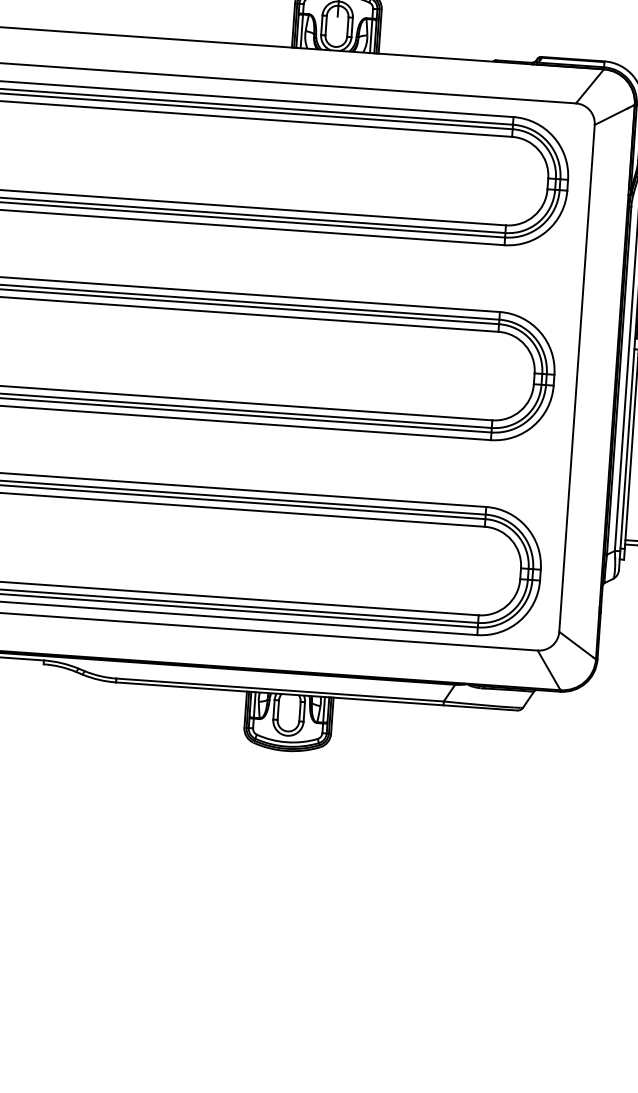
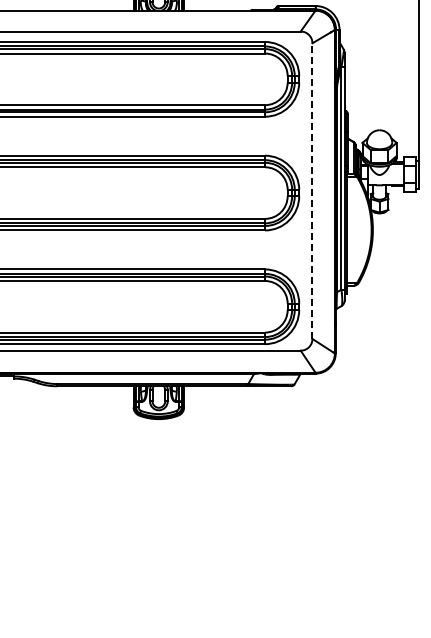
line: (577, 379) -> (312, 191), solid -> dashed

